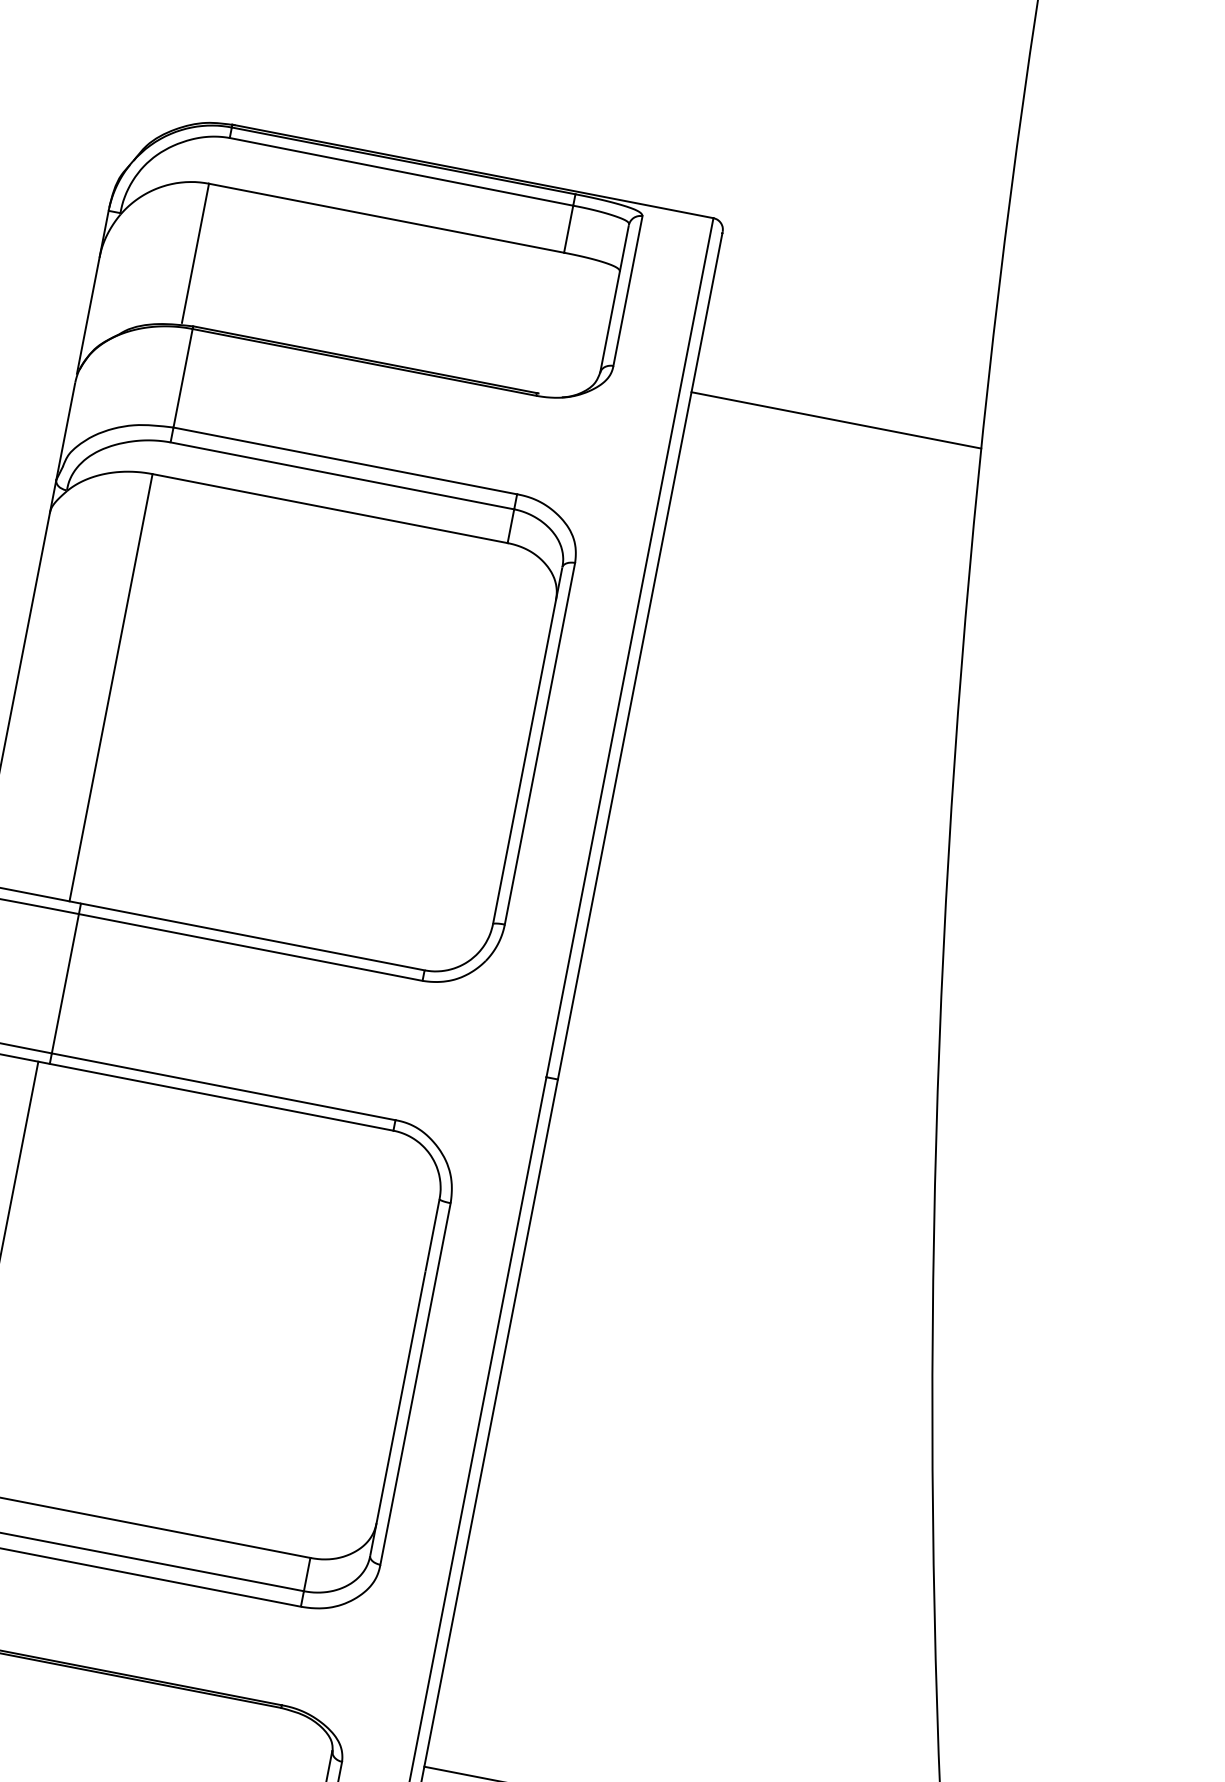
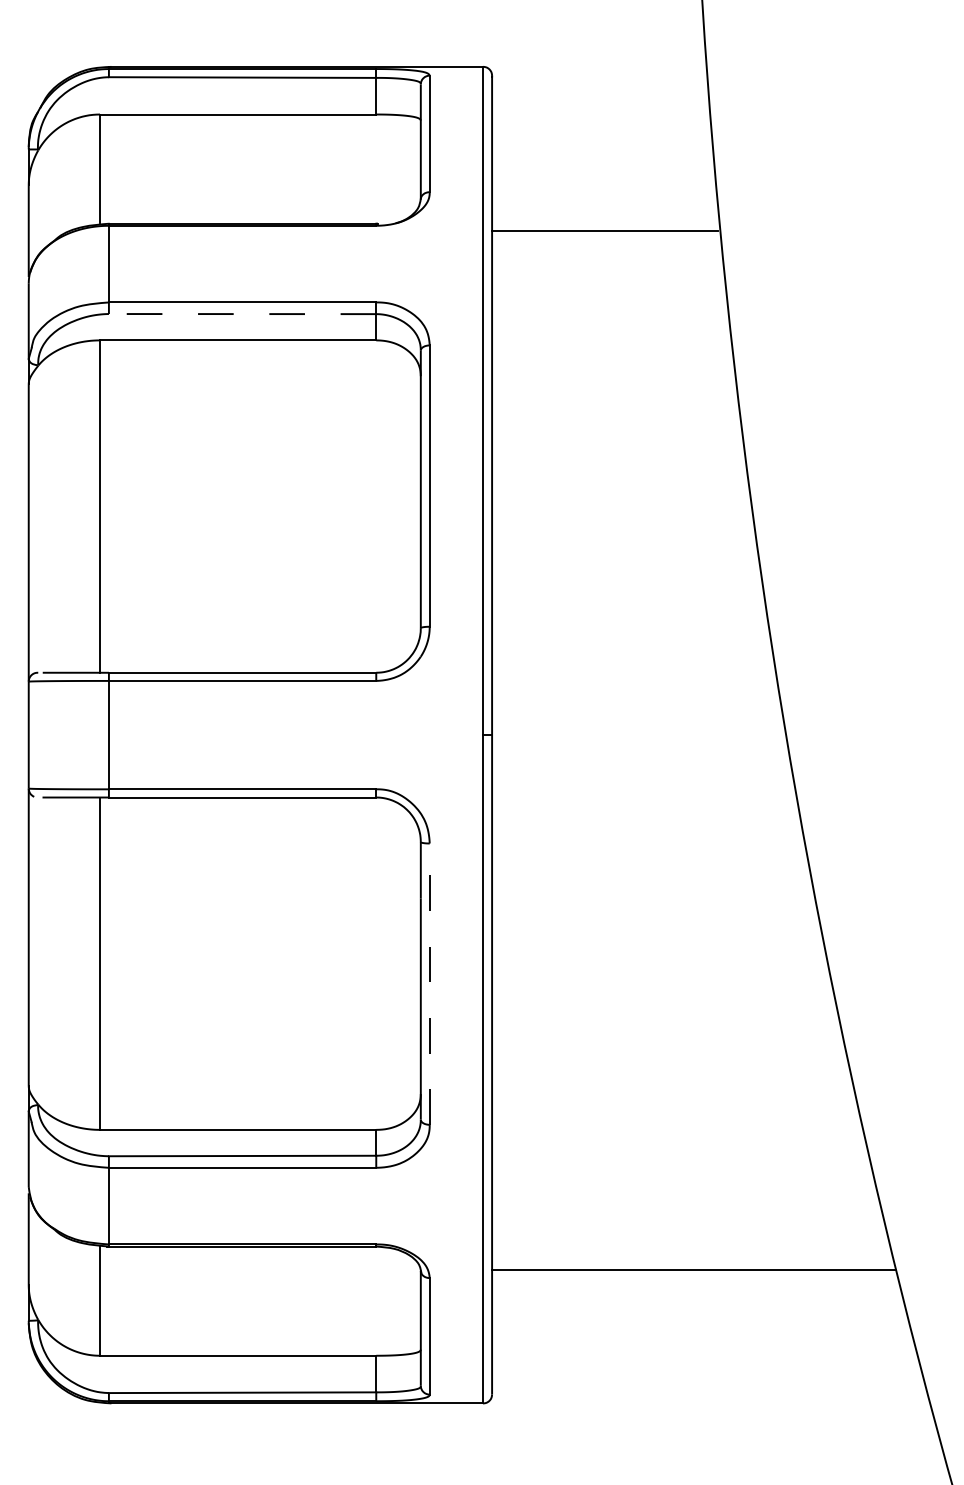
line: (836, 420) -> (604, 231), moved
line: (342, 476) -> (242, 314), solid -> dashed
line: (415, 1384) -> (429, 984), solid -> dashed

